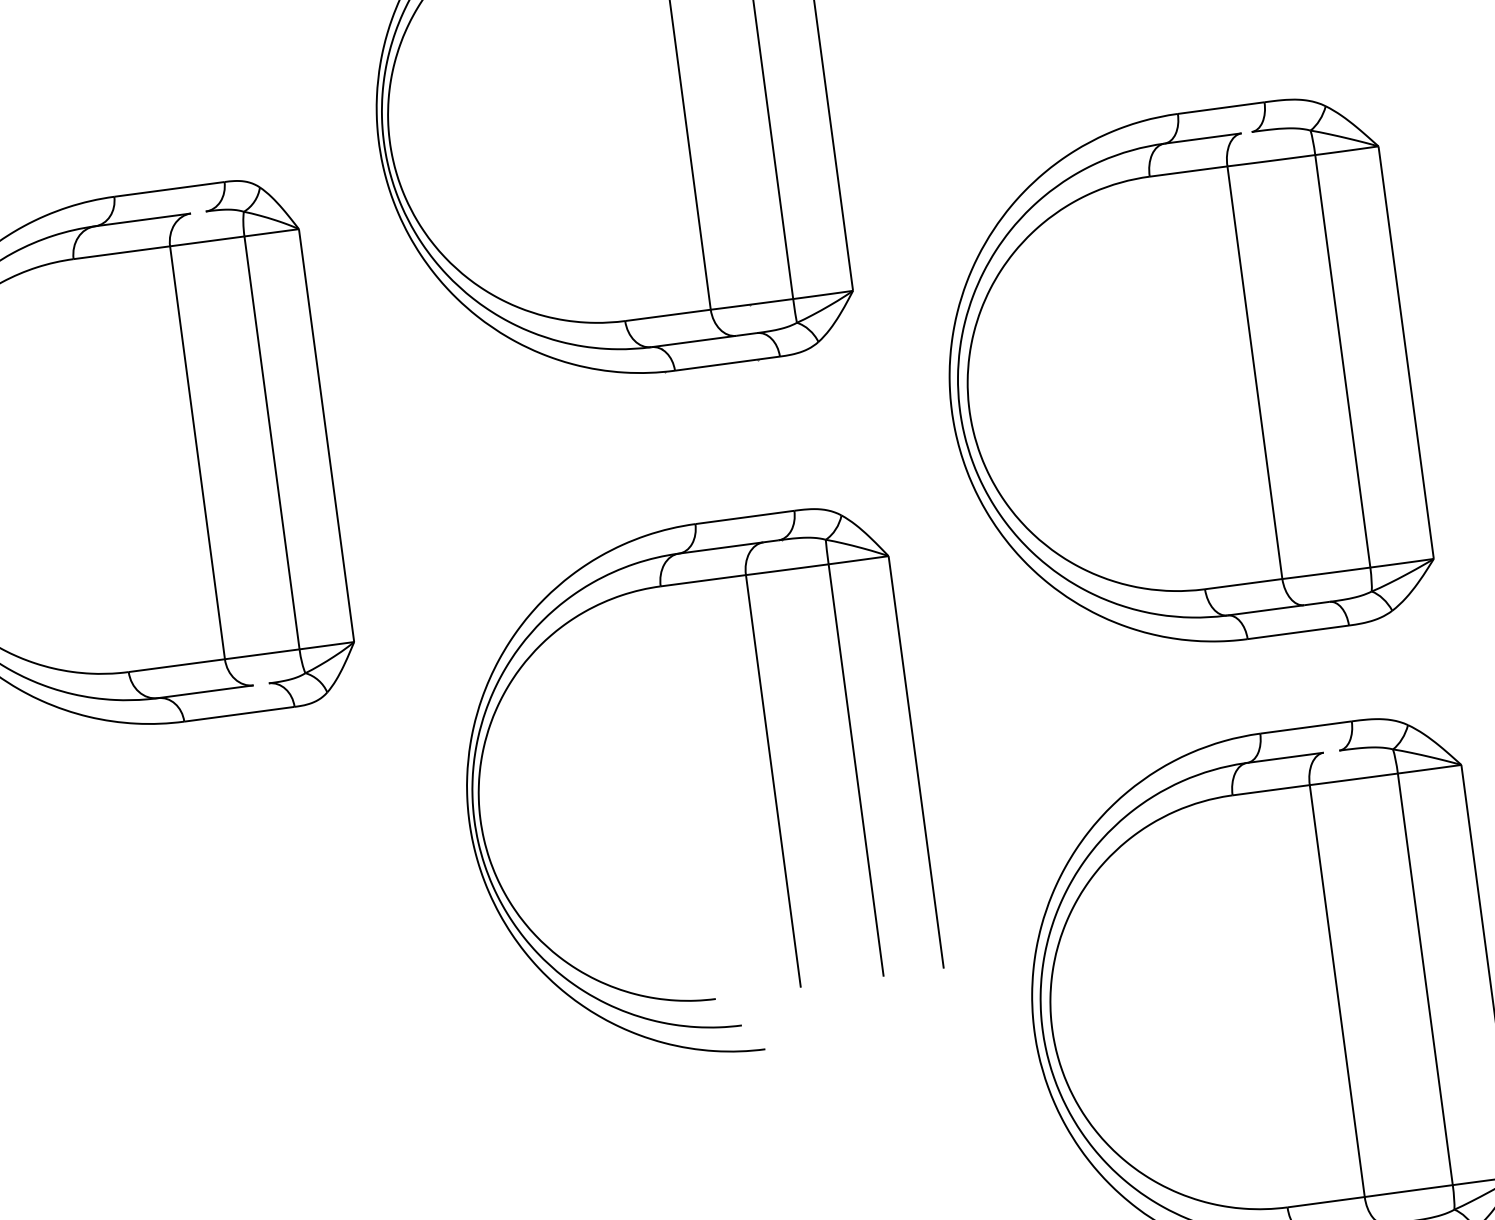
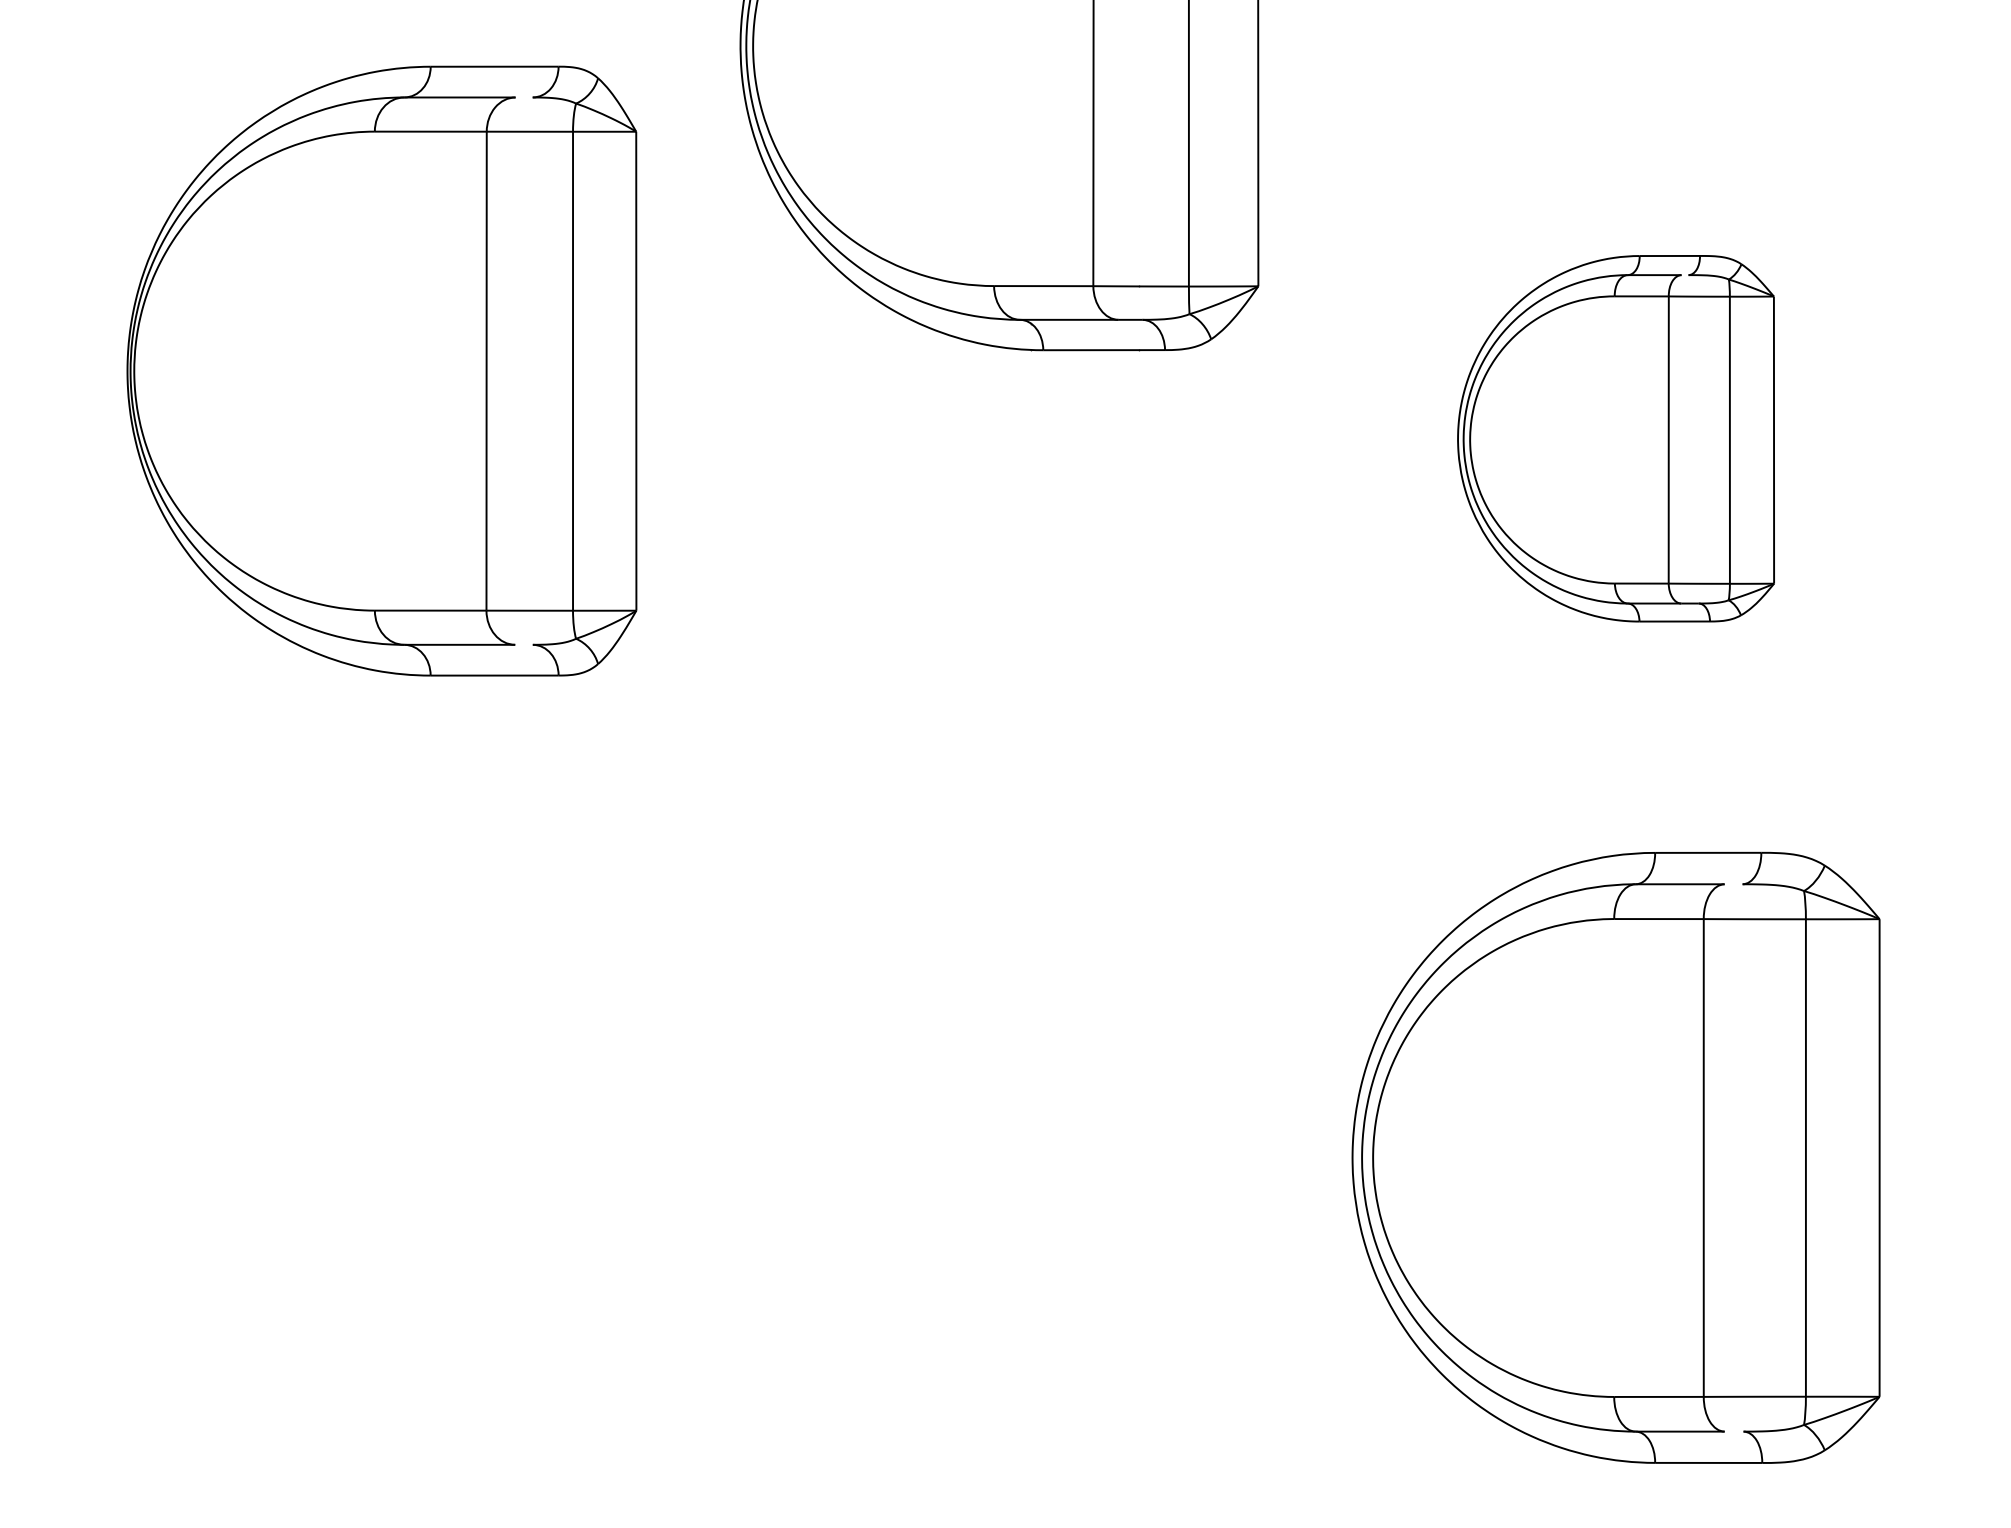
part: (1178, 380) -> (1615, 438), size x0.6
part: (772, 780) -> (1092, 832), removed

